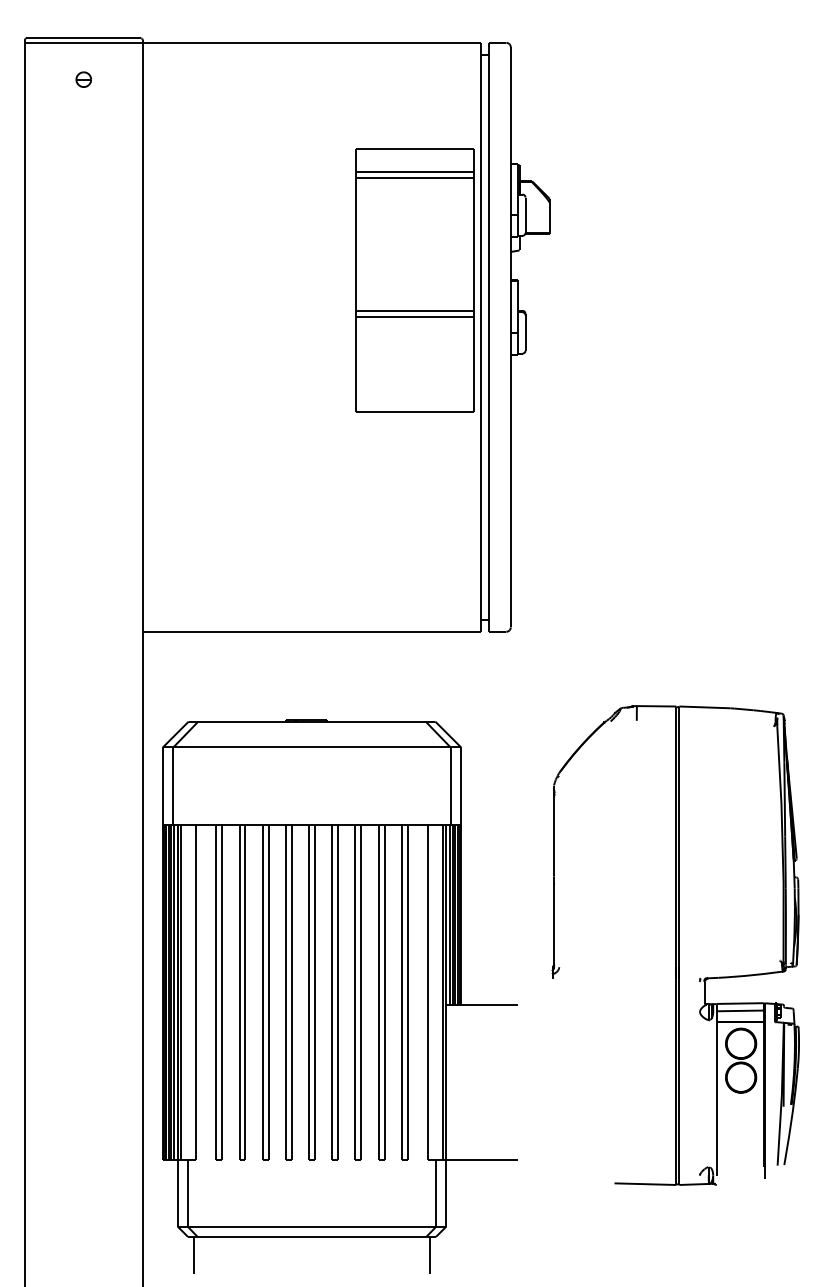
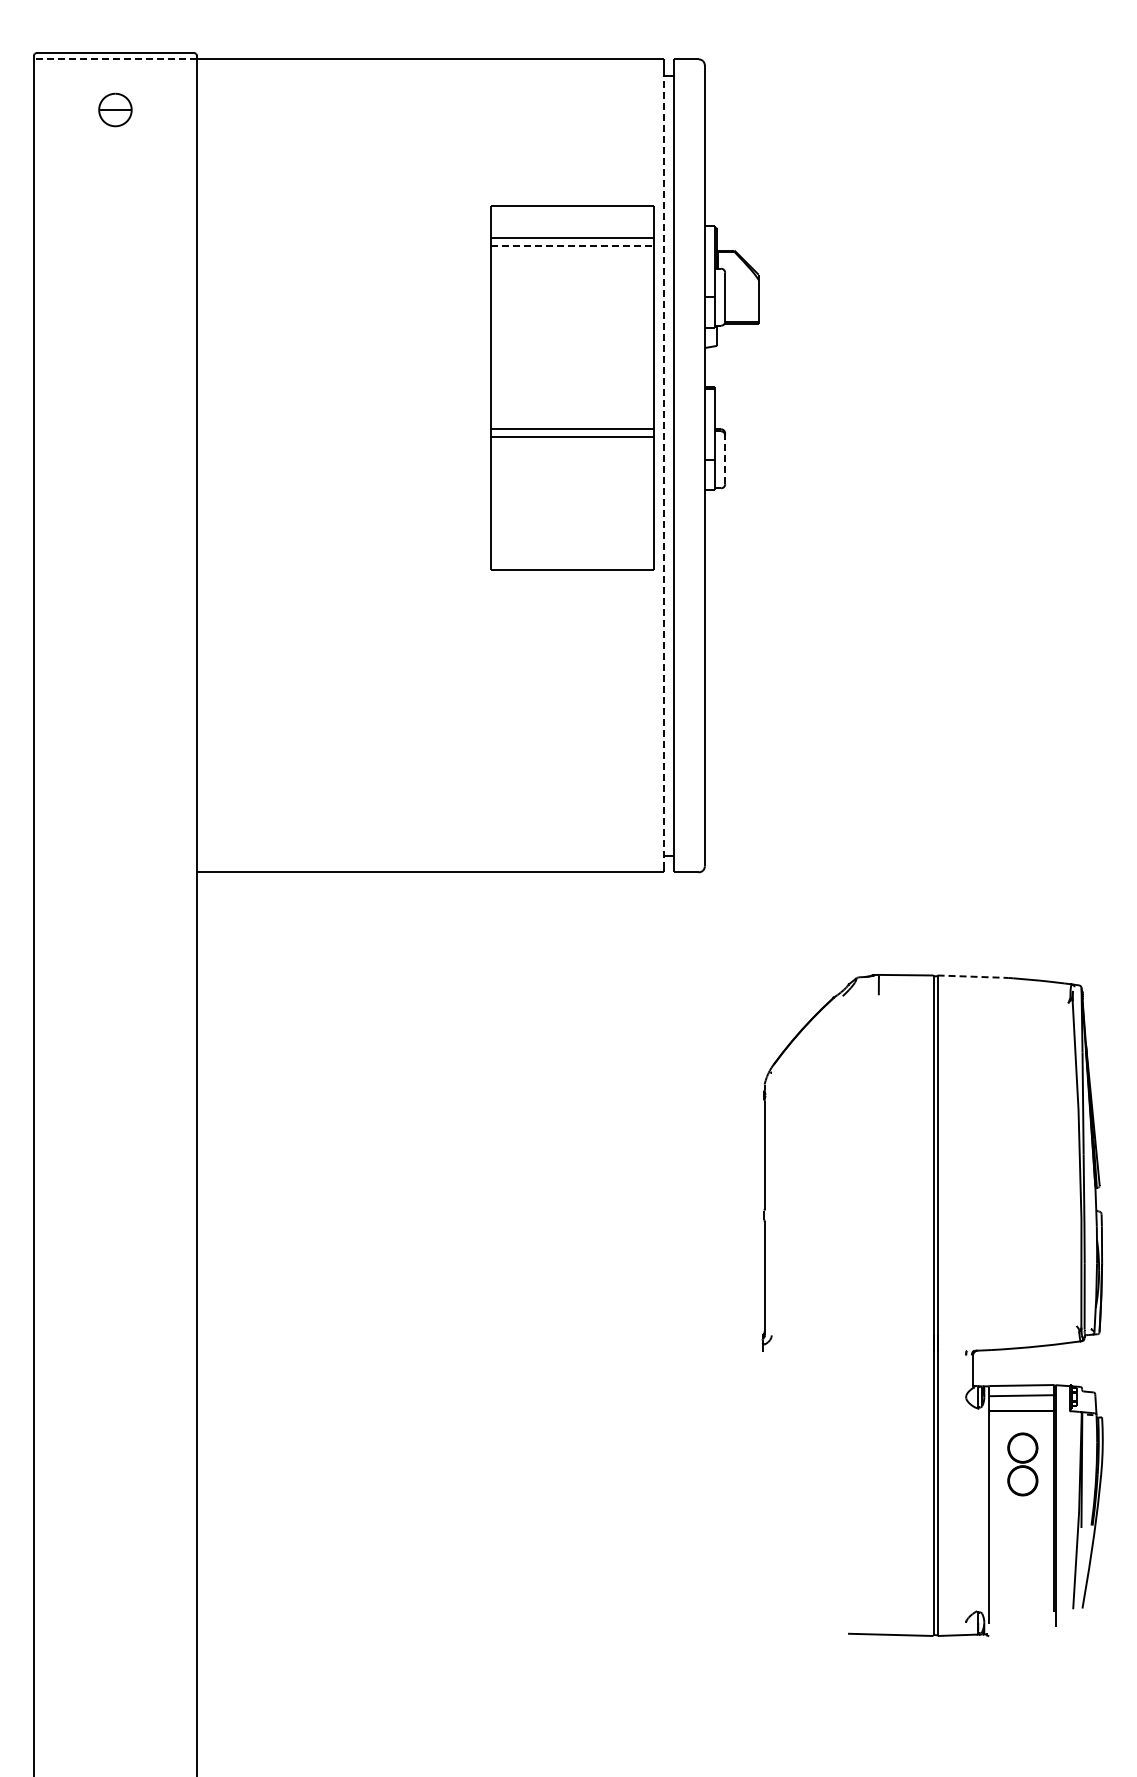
line: (83, 42) -> (114, 59), solid -> dashed
part: (83, 79) -> (115, 110), size x1.6
line: (415, 178) -> (573, 246), solid -> dashed
line: (525, 332) -> (725, 459), solid -> dashed
line: (481, 337) -> (664, 466), solid -> dashed
line: (705, 707) -> (973, 976), solid -> dashed
part: (340, 996) -> (469, 1375), removed
part: (740, 1060) -> (1022, 1464), size x0.7

